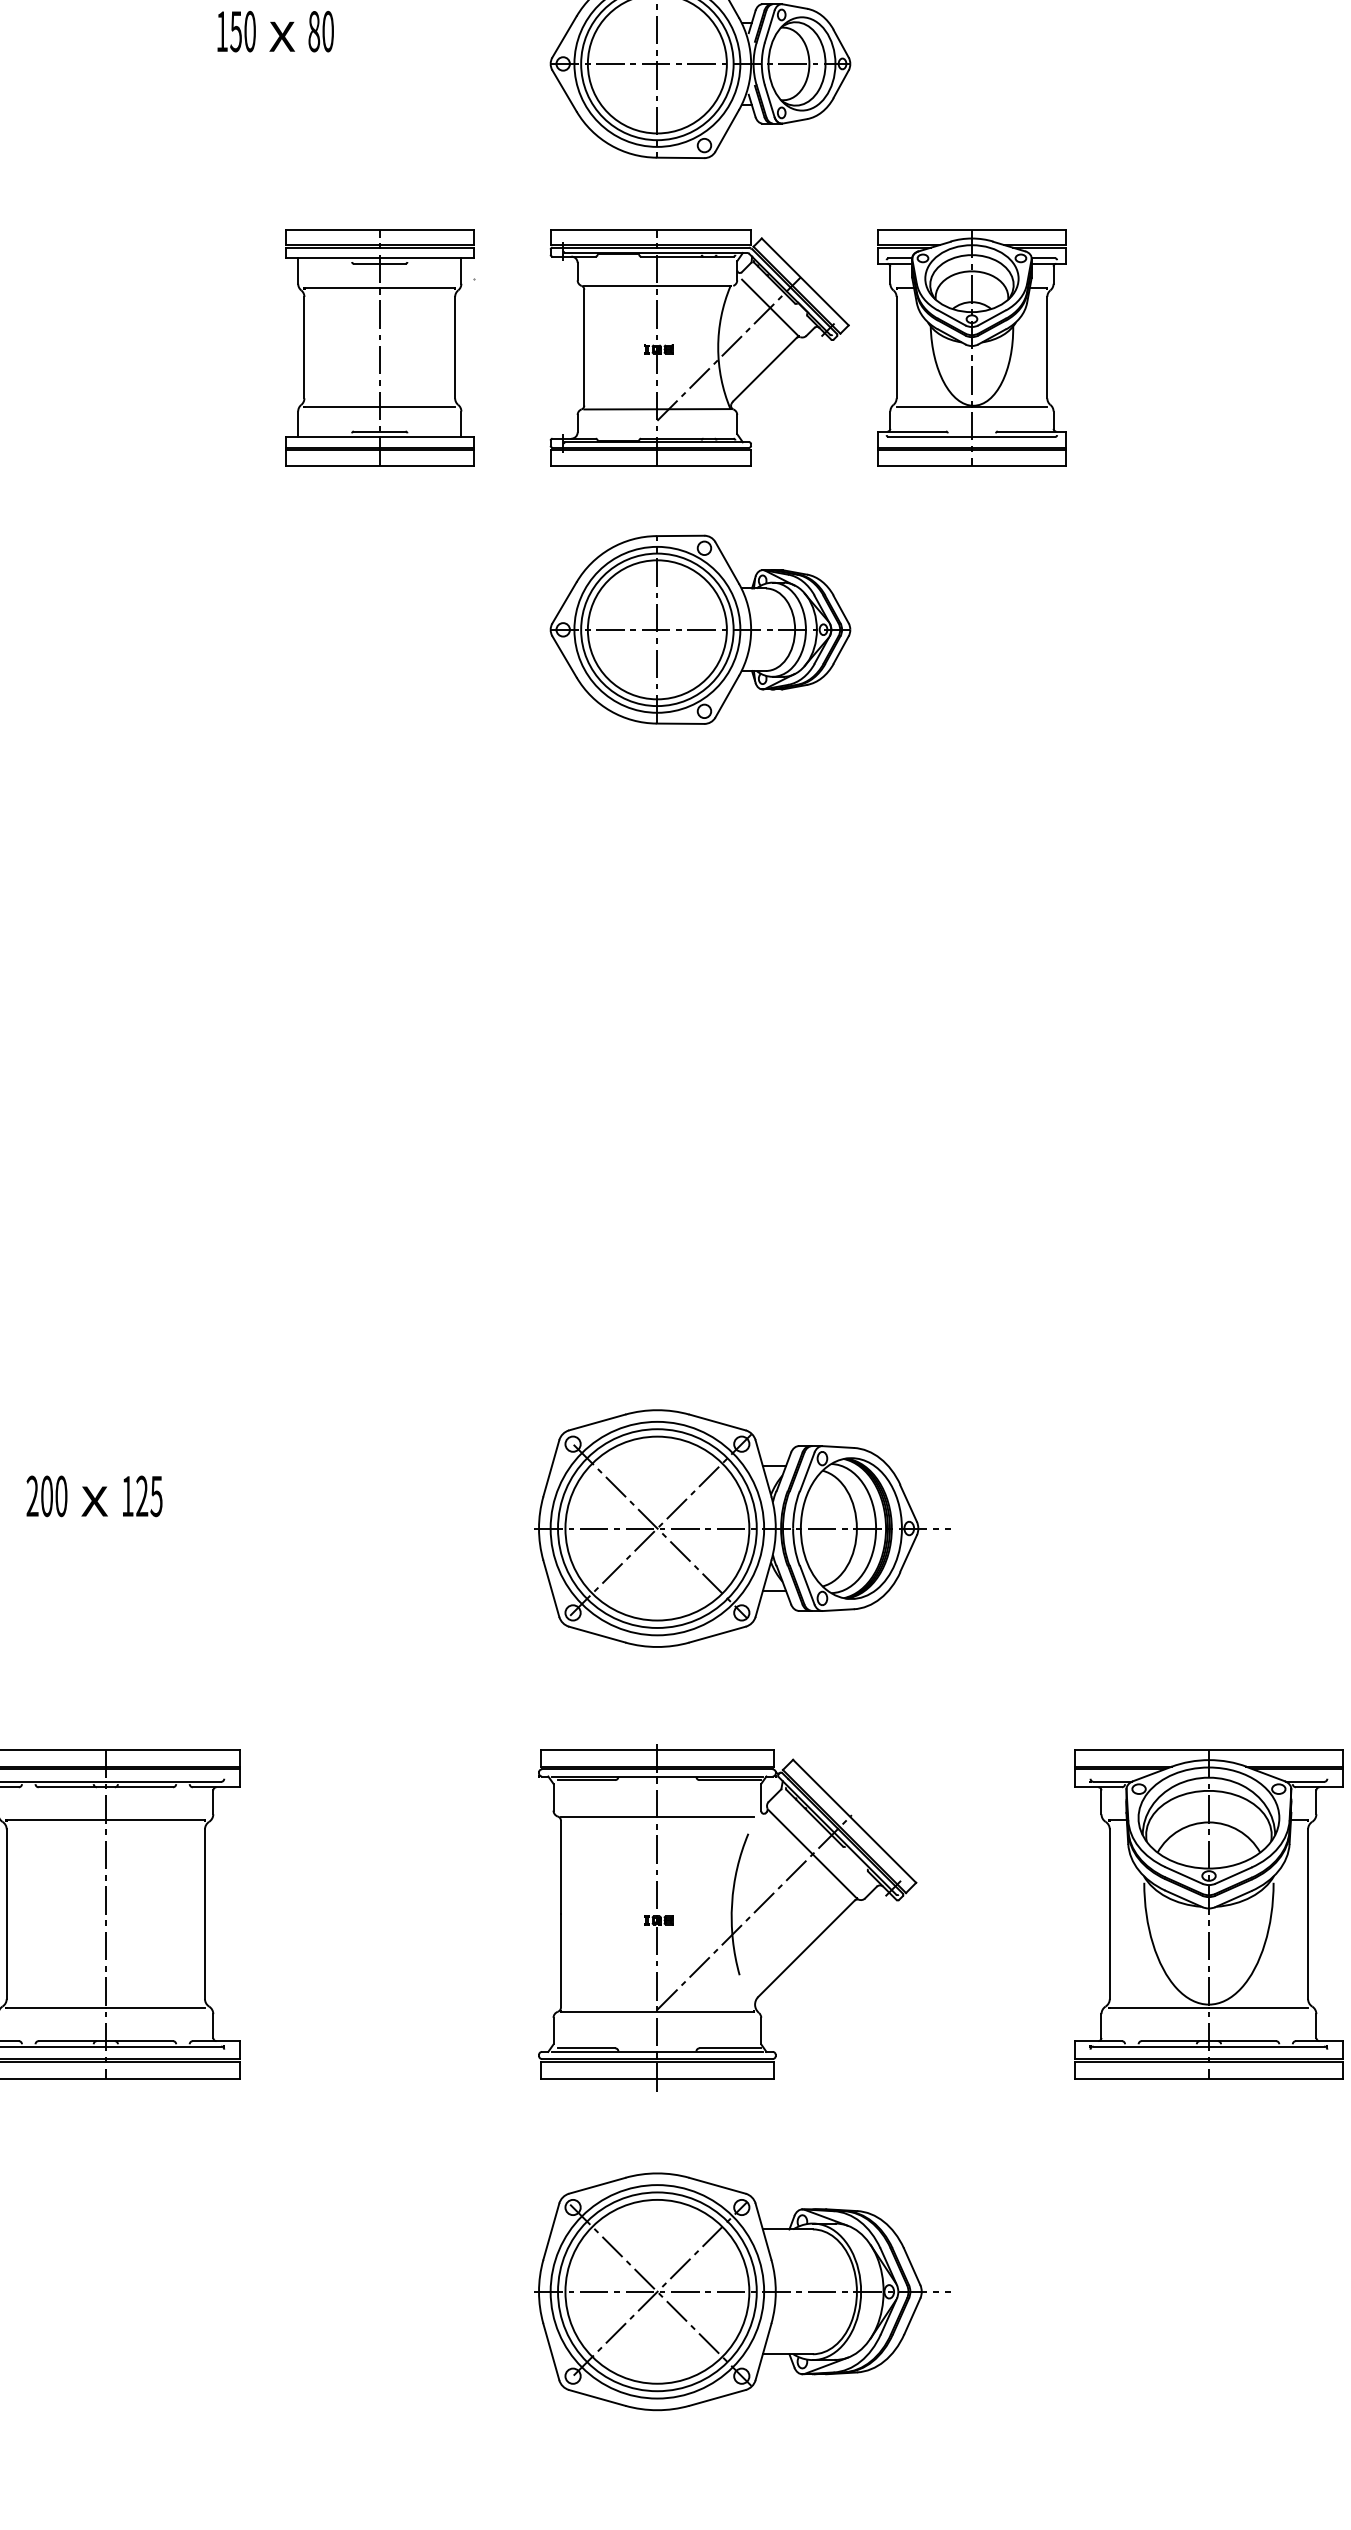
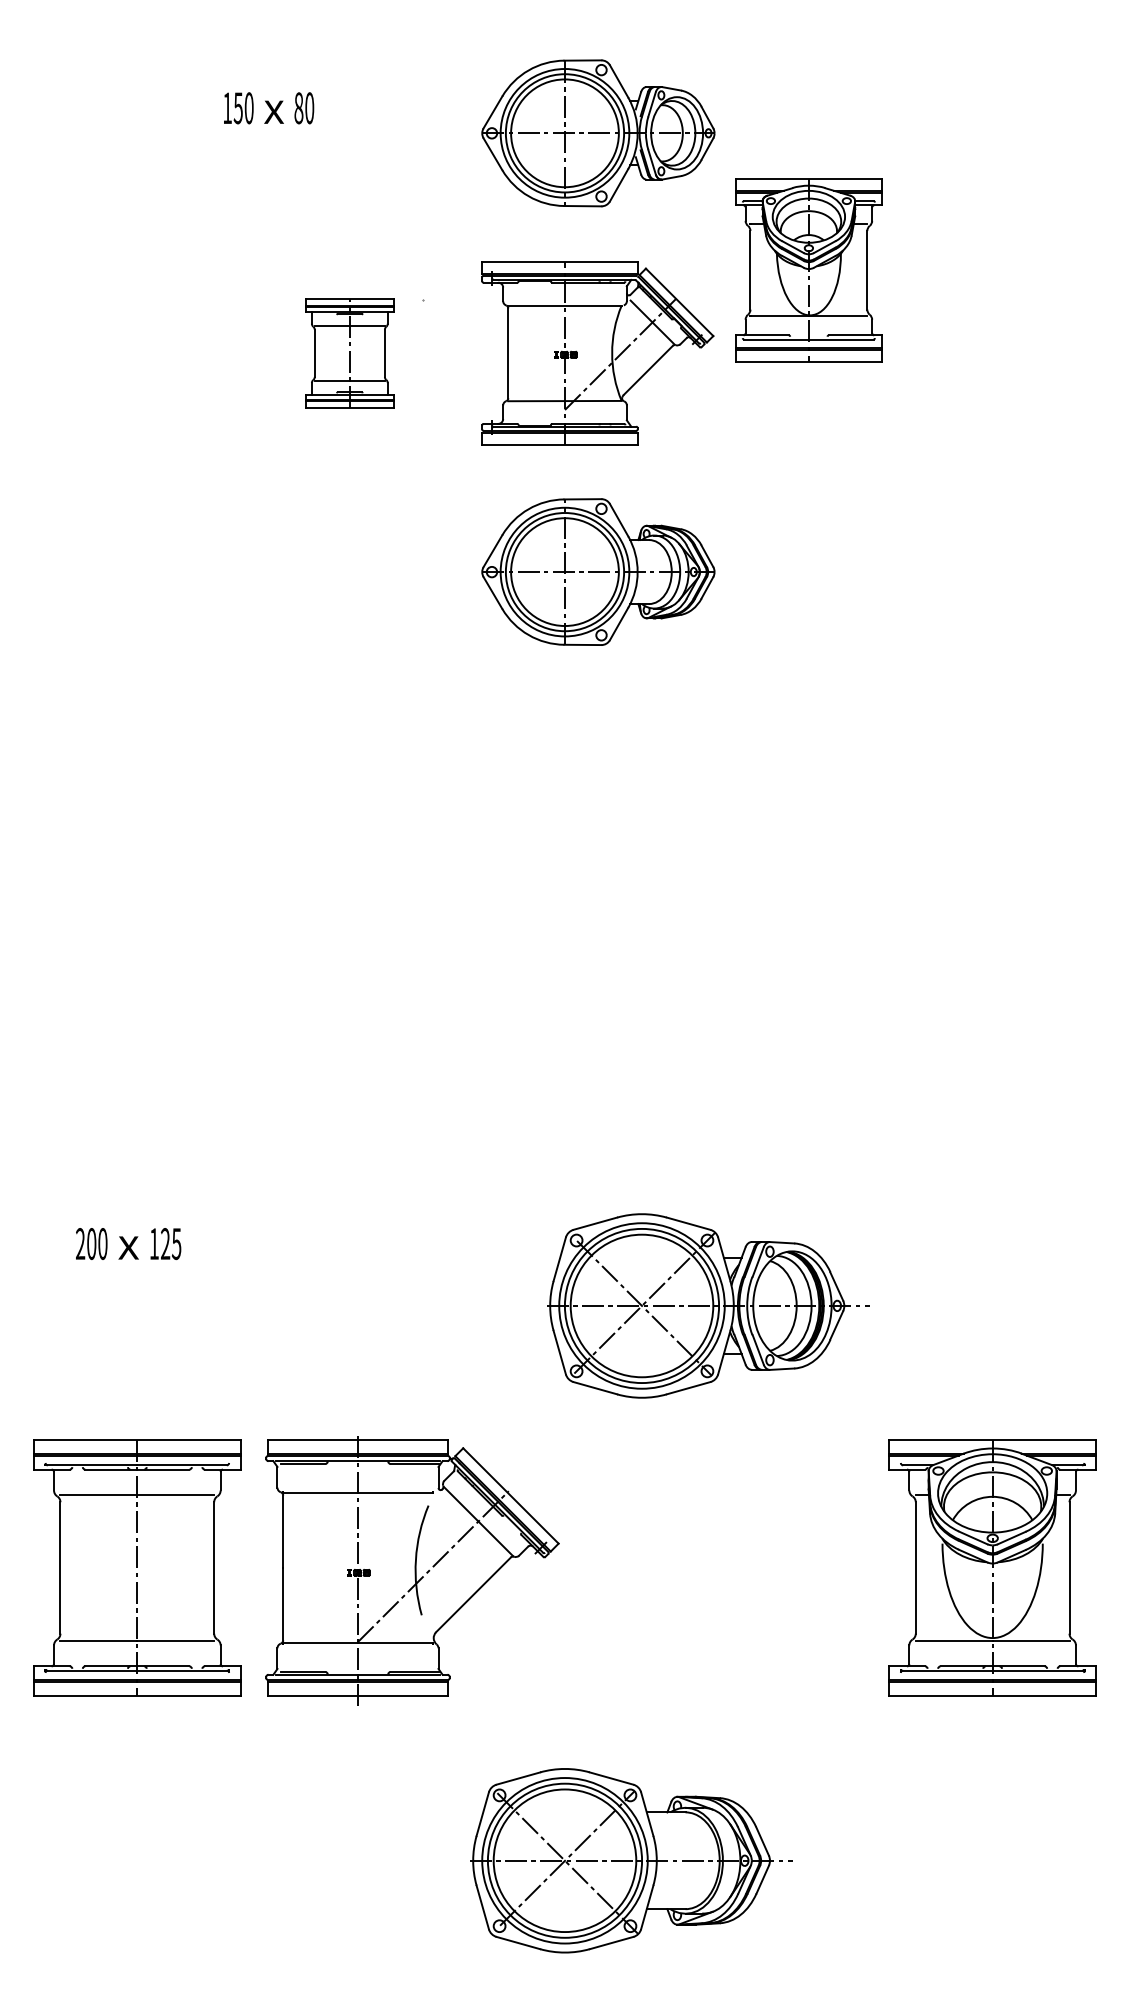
part: (379, 347) -> (349, 353), size x0.6
part: (971, 347) -> (808, 270), moved
part: (743, 1527) -> (708, 1305), moved
part: (727, 1917) -> (412, 1570), moved

